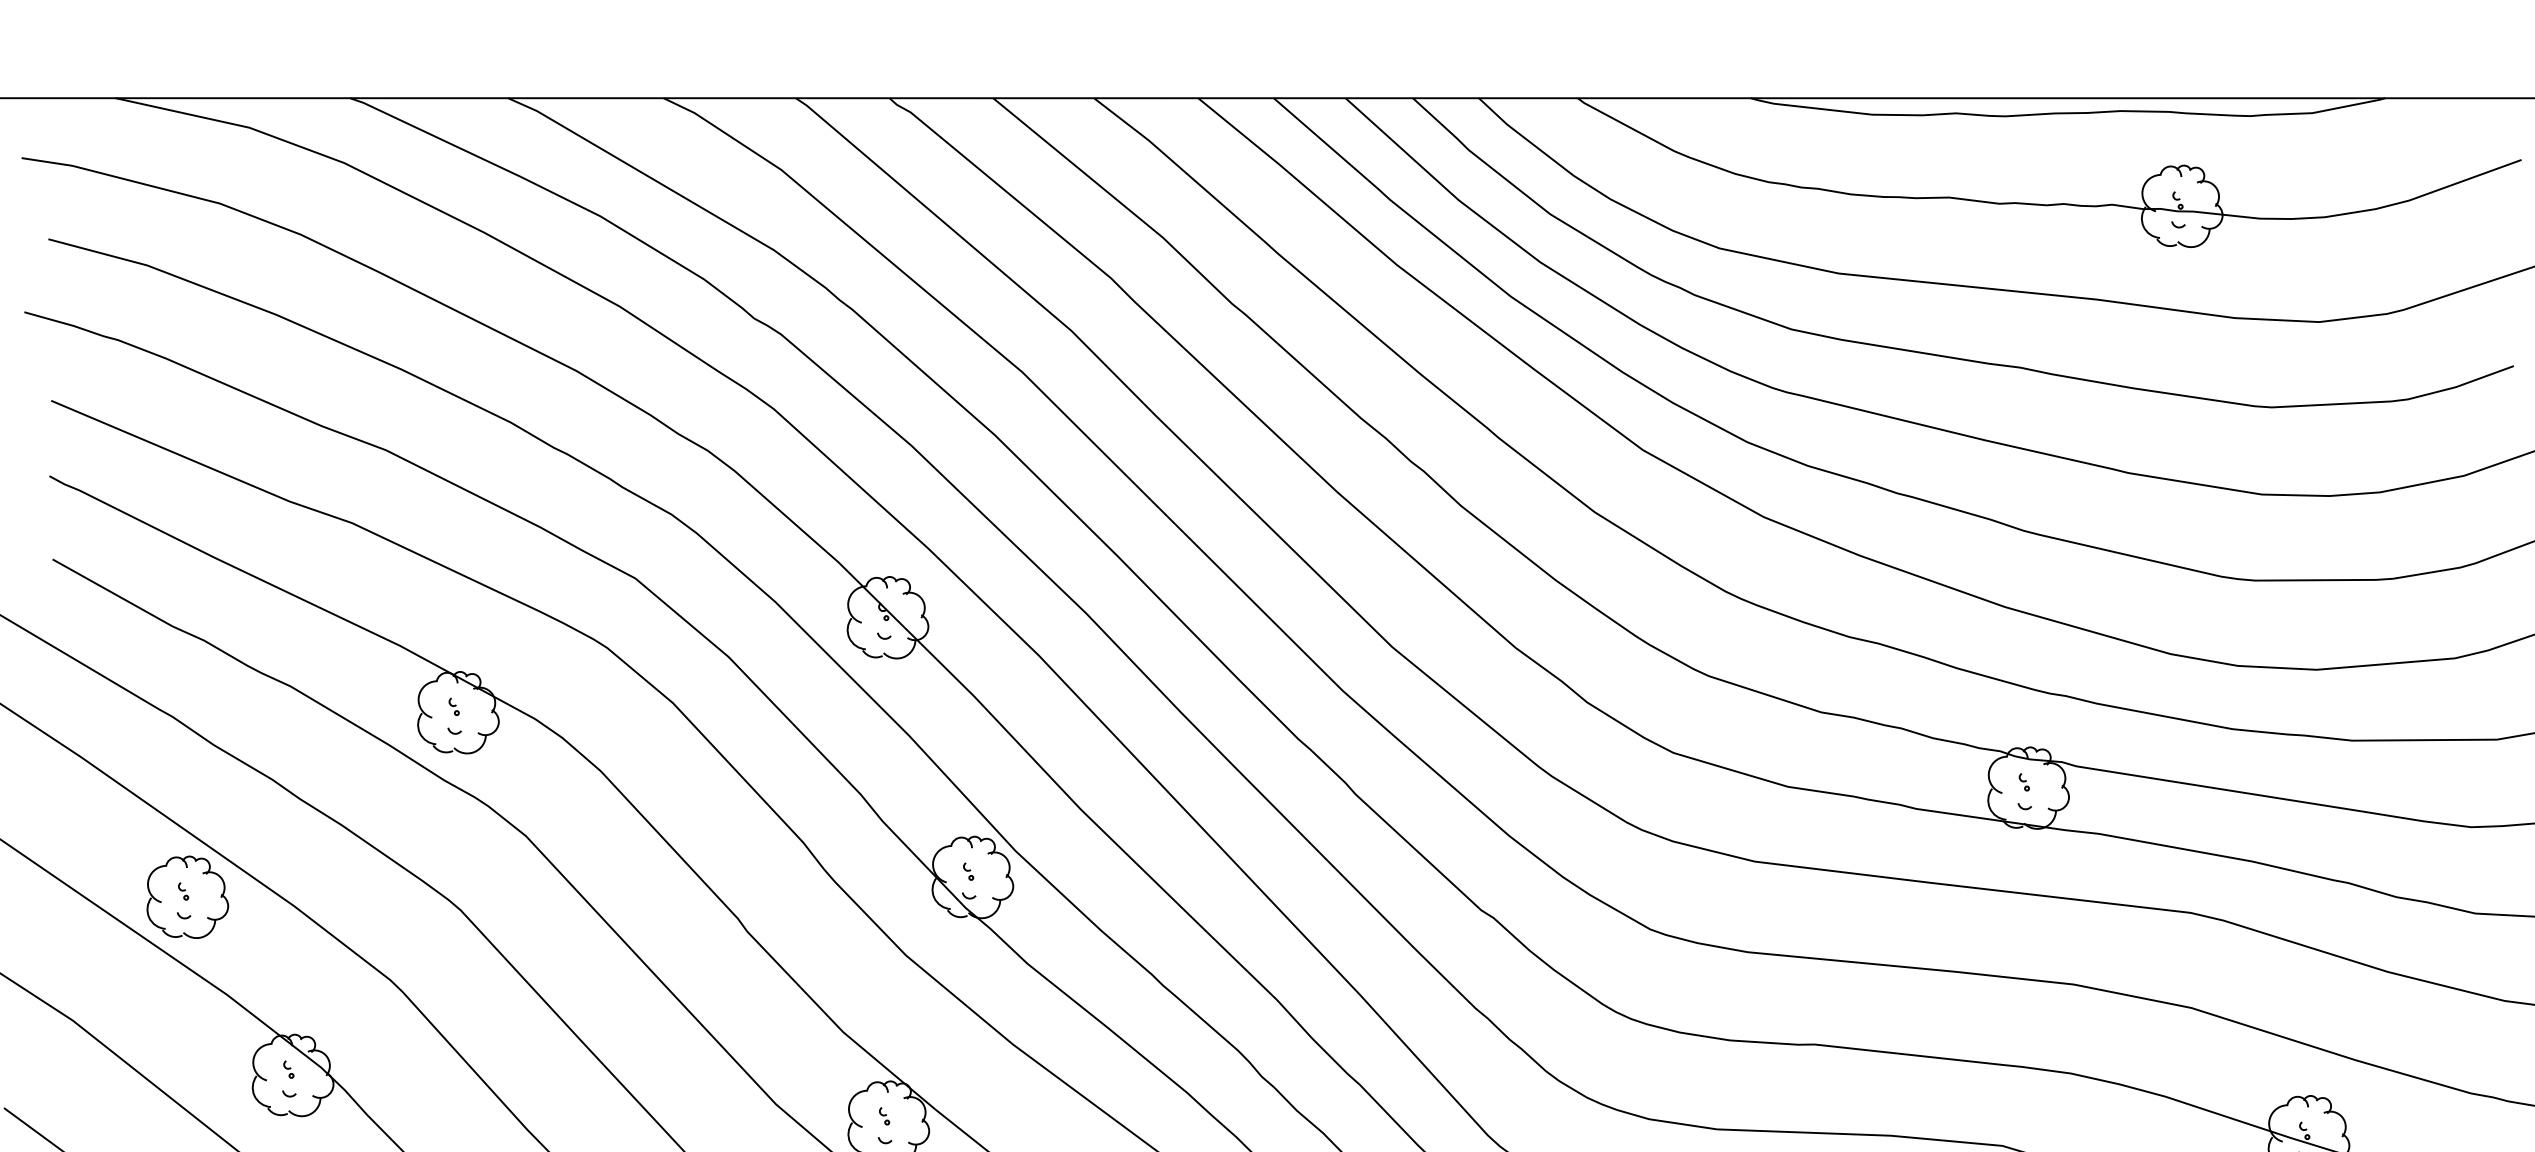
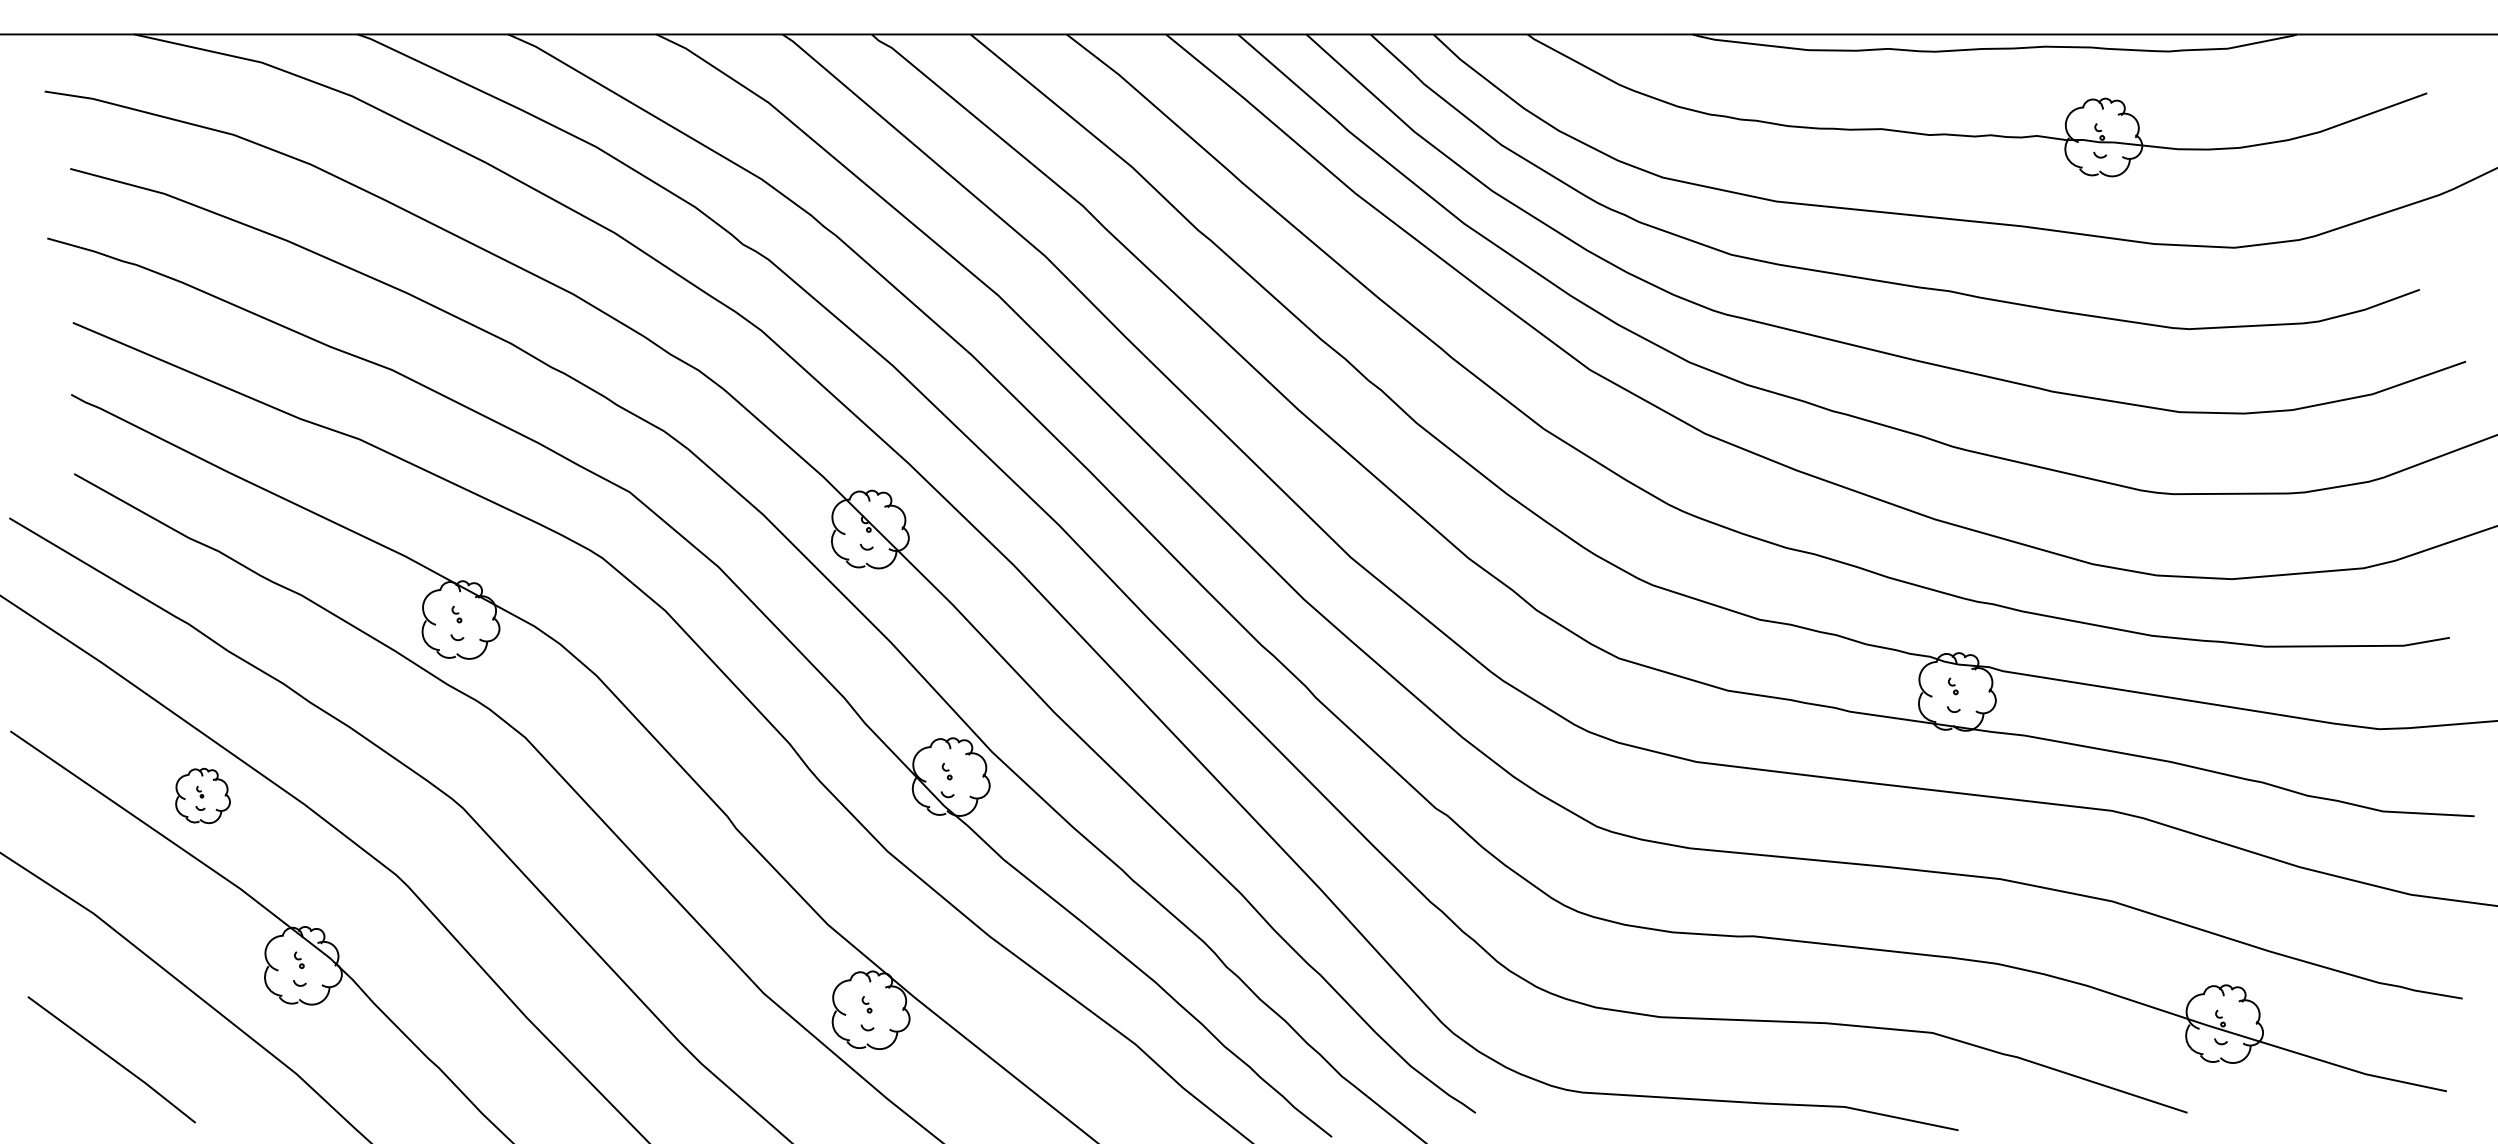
part: (187, 896) -> (202, 795), size x0.7

